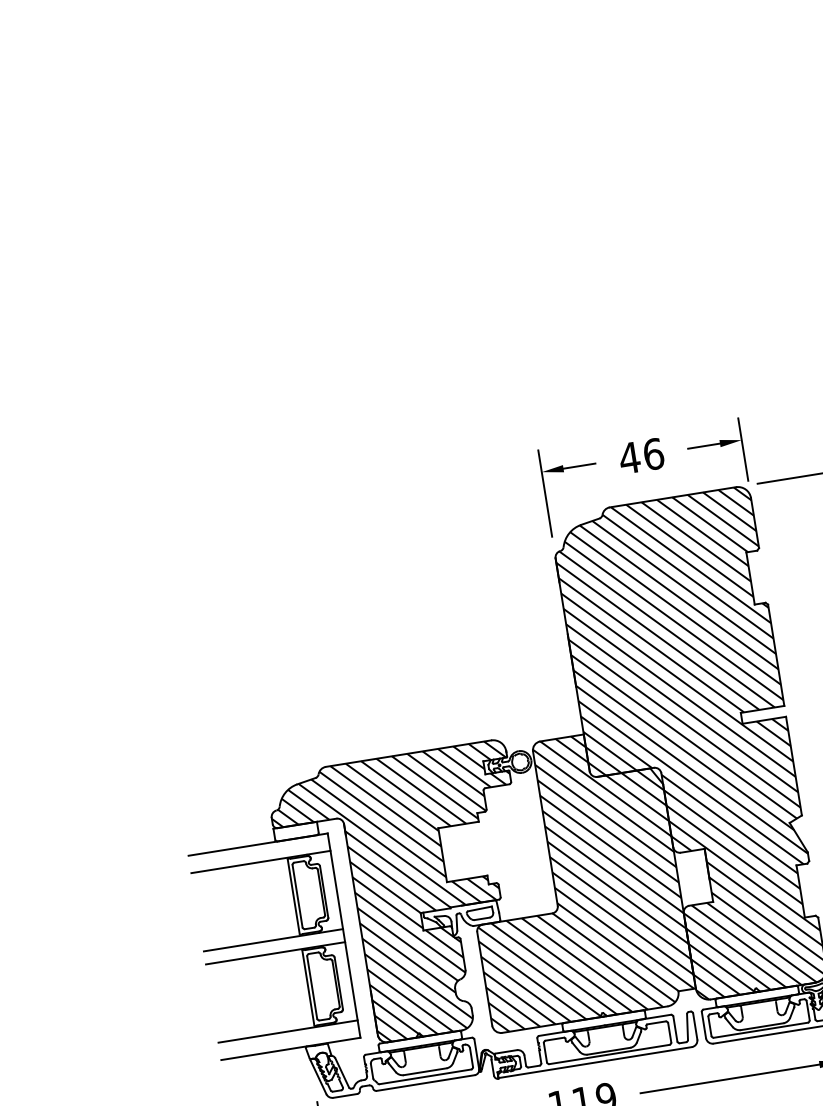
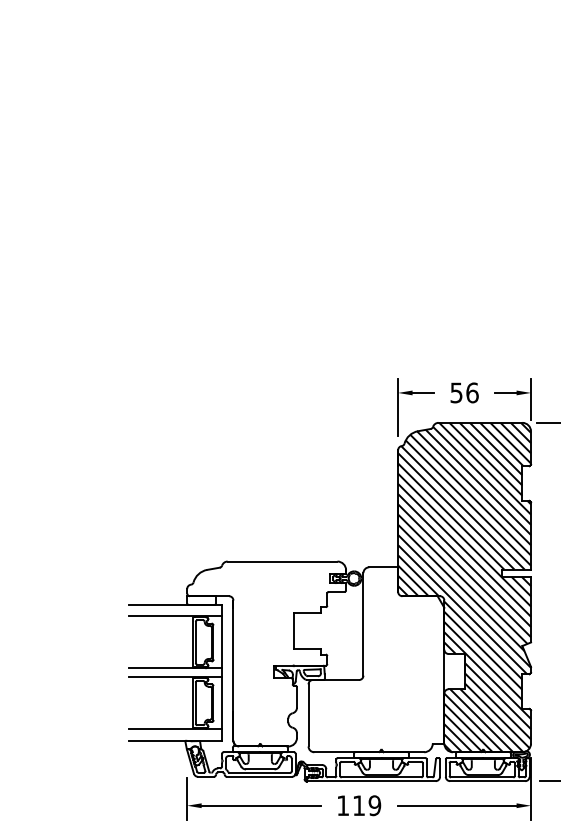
text: (629, 457) -> (456, 392), 46 -> 56
hatch: (573, 878) -> (376, 659), removed
hatch: (406, 895) -> (266, 653), removed

